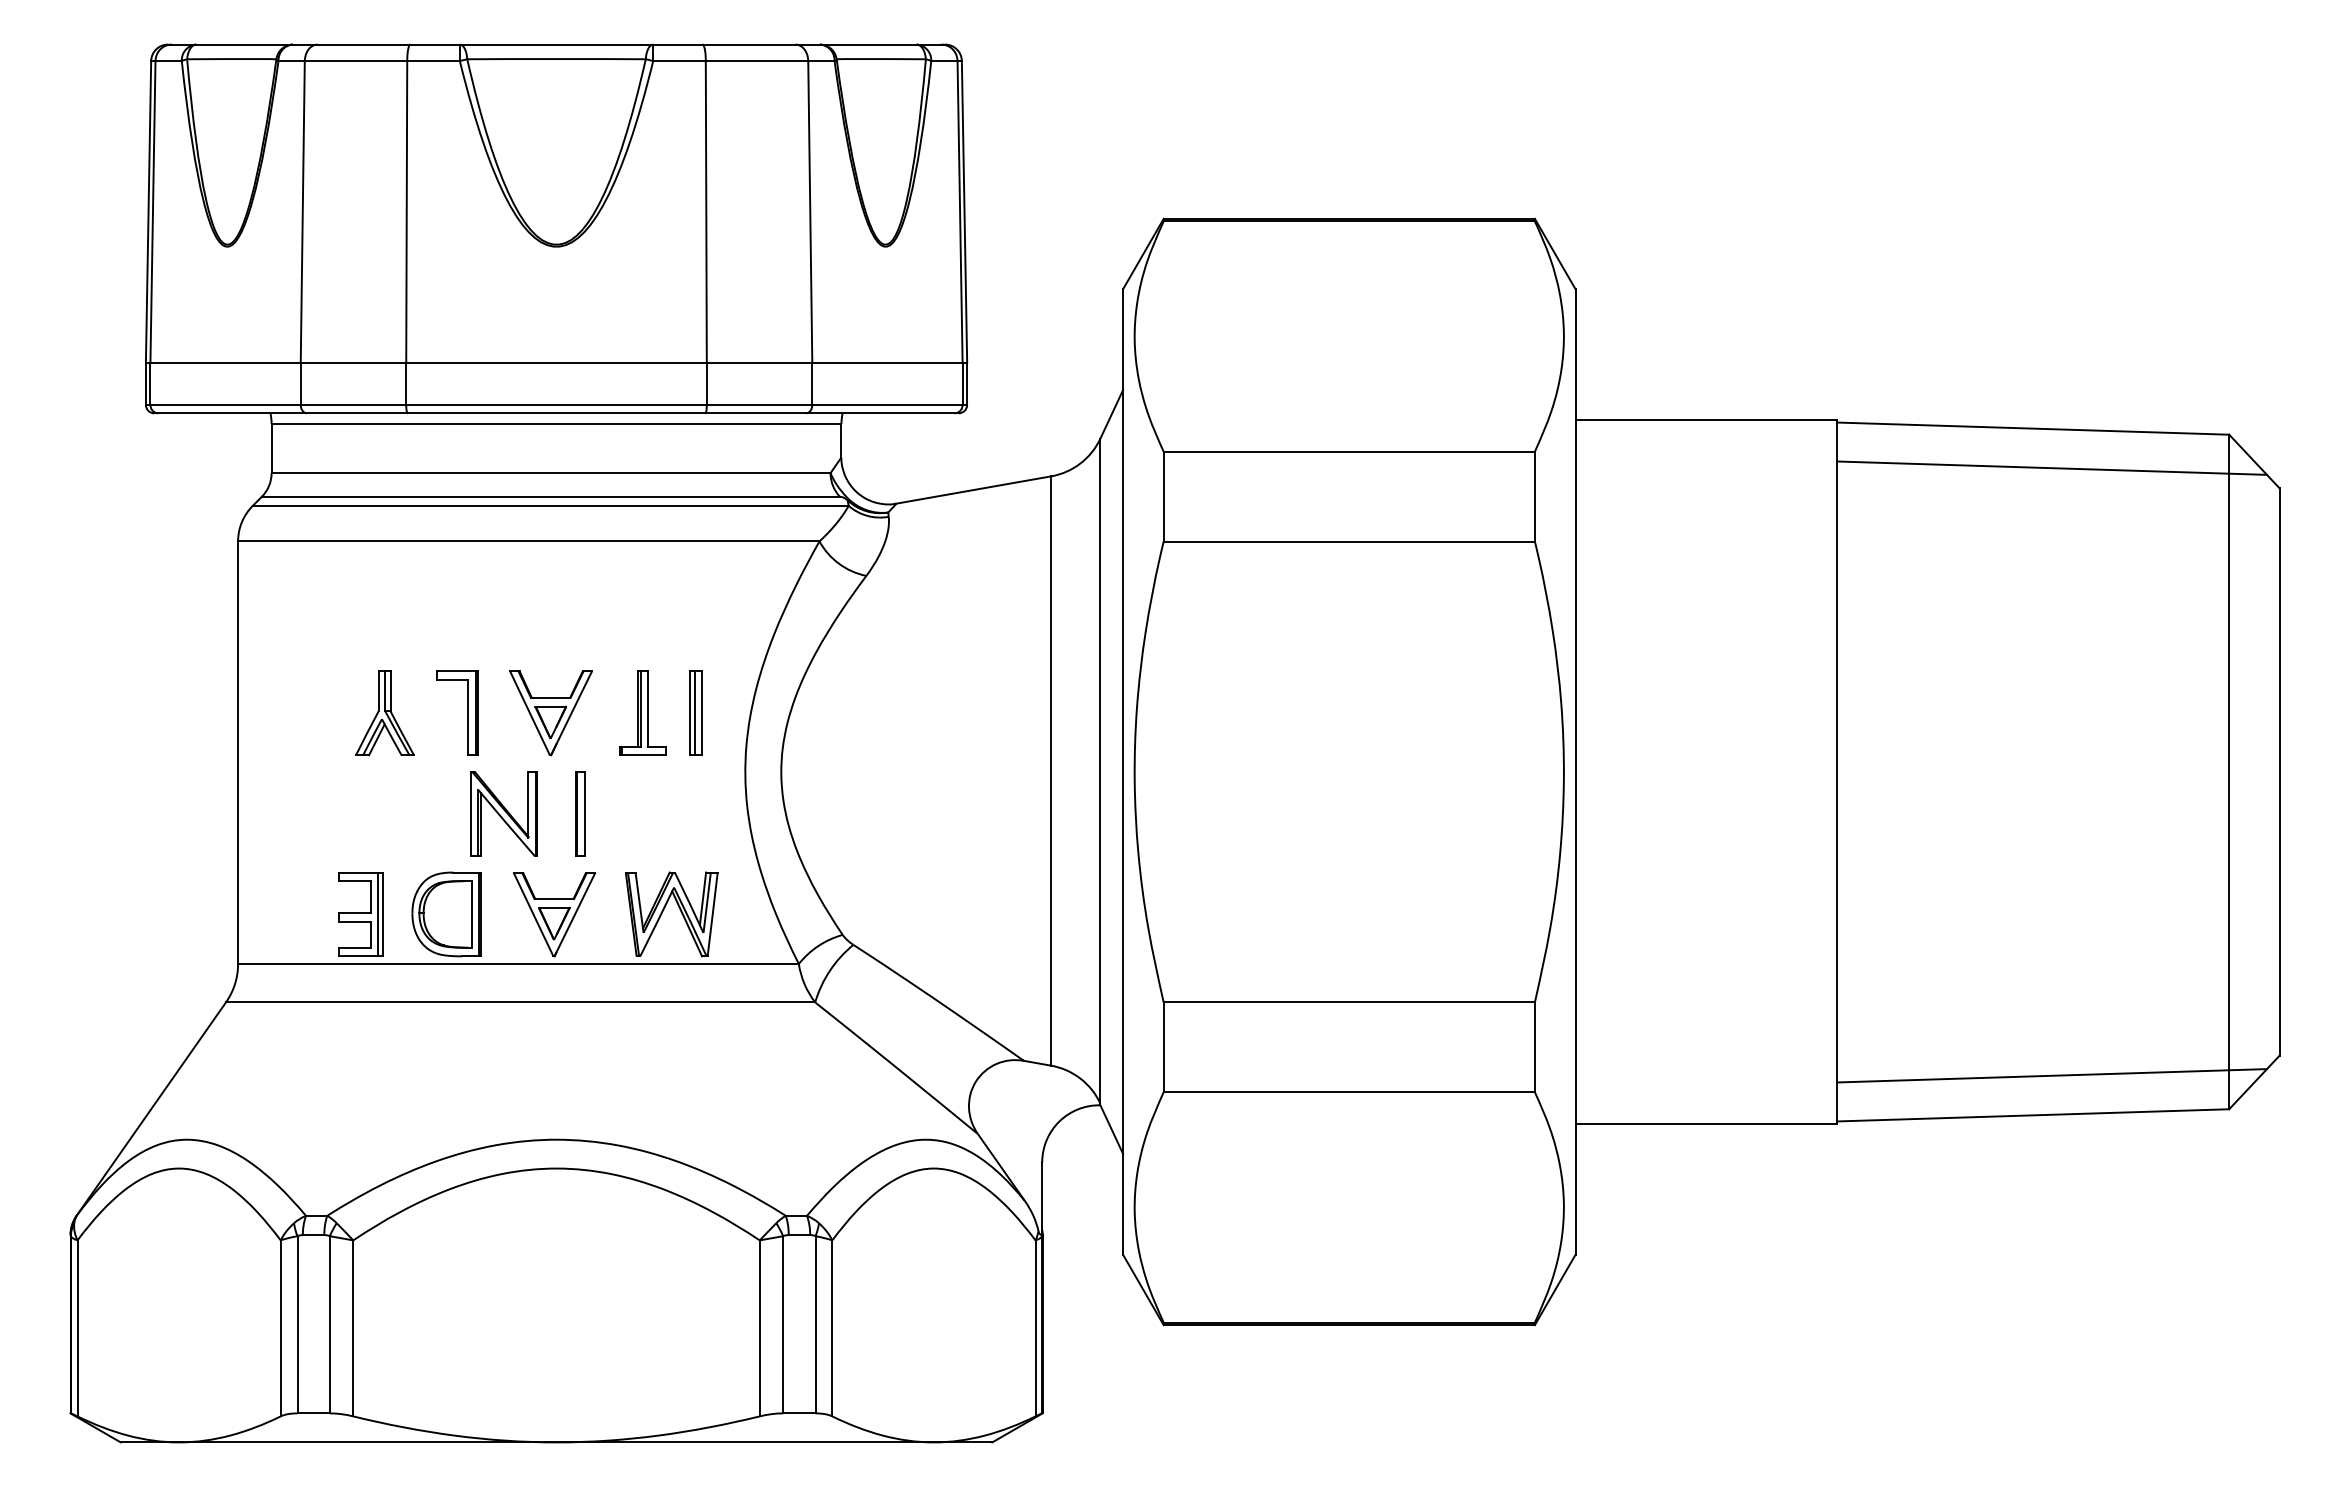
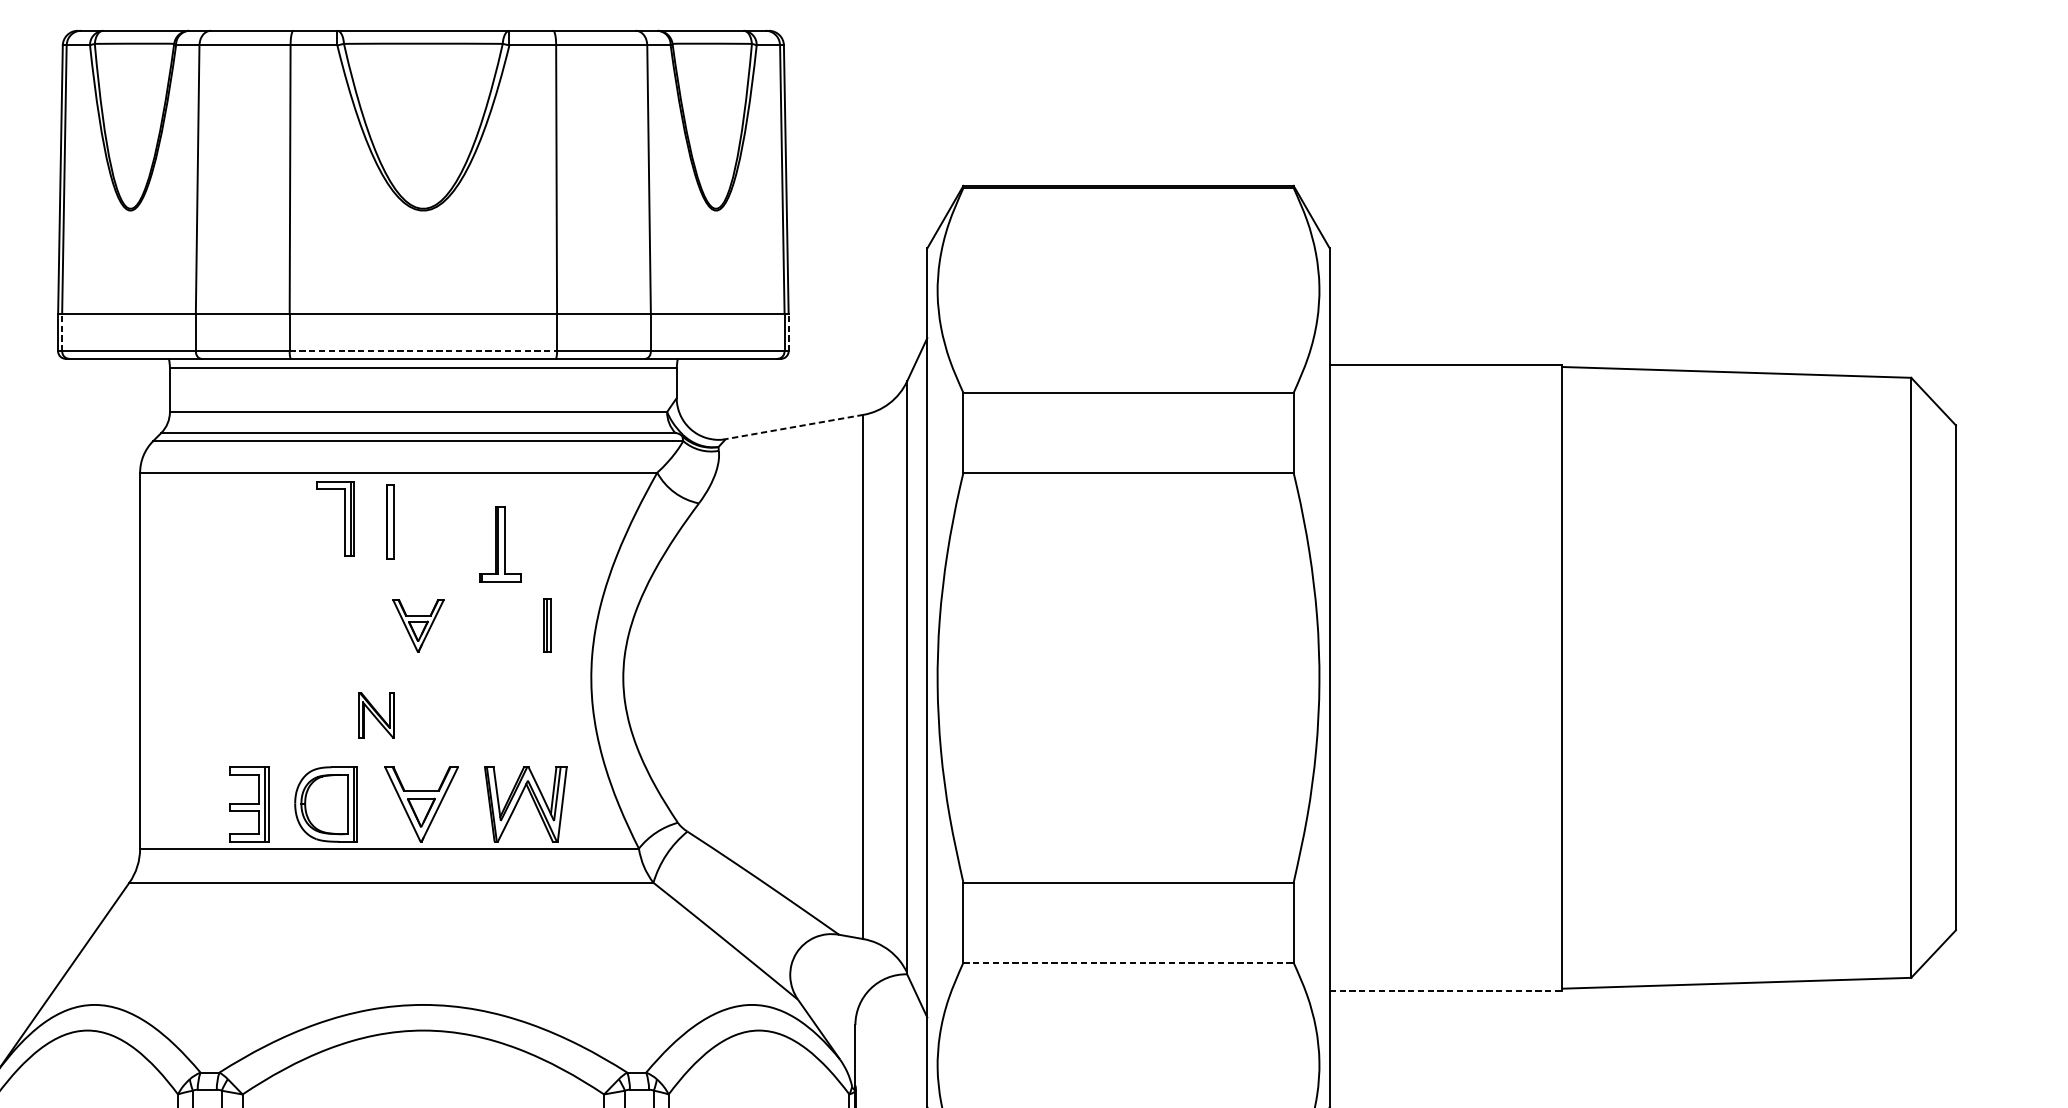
line: (150, 384) -> (62, 333), solid -> dashed
line: (967, 384) -> (788, 333), solid -> dashed
line: (557, 404) -> (424, 350), solid -> dashed
line: (2051, 467) -> (1753, 406), removed
line: (973, 490) -> (794, 427), solid -> dashed
part: (467, 712) -> (344, 518), moved
part: (642, 712) -> (499, 543), moved
part: (695, 712) -> (546, 624), size x0.7
part: (384, 713) -> (270, 625), removed
part: (550, 713) -> (418, 625), size x0.7
part: (503, 813) -> (376, 714), size x0.6
part: (580, 813) -> (390, 521), moved
line: (2051, 1075) -> (1753, 947), removed
line: (1349, 1092) -> (1128, 962), solid -> dashed
line: (1706, 1123) -> (1446, 990), solid -> dashed

